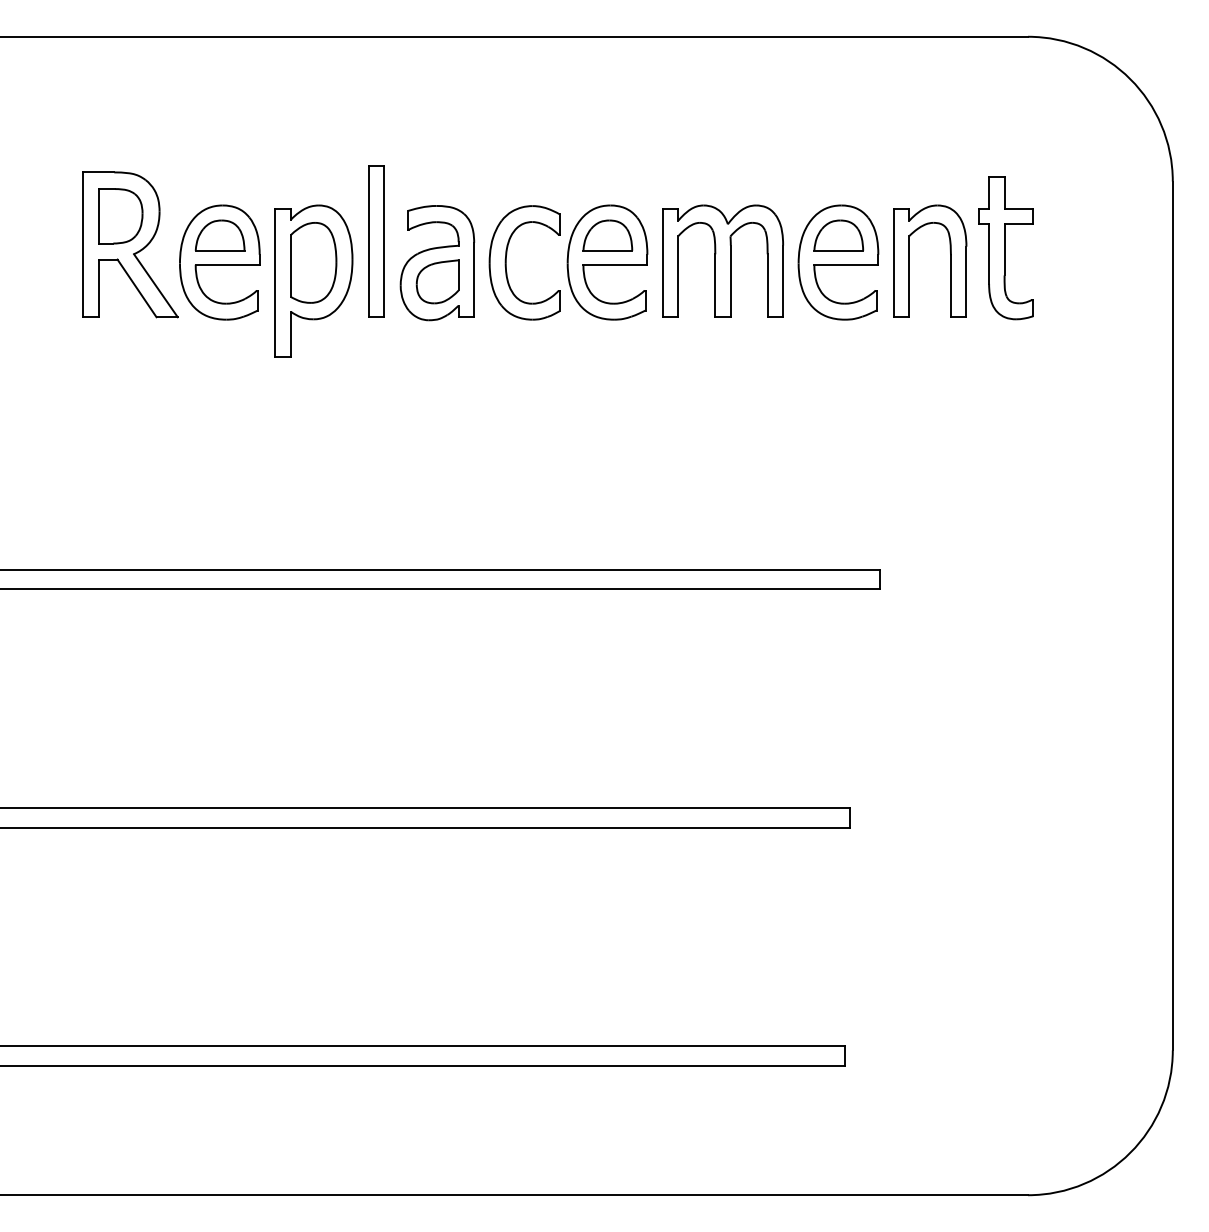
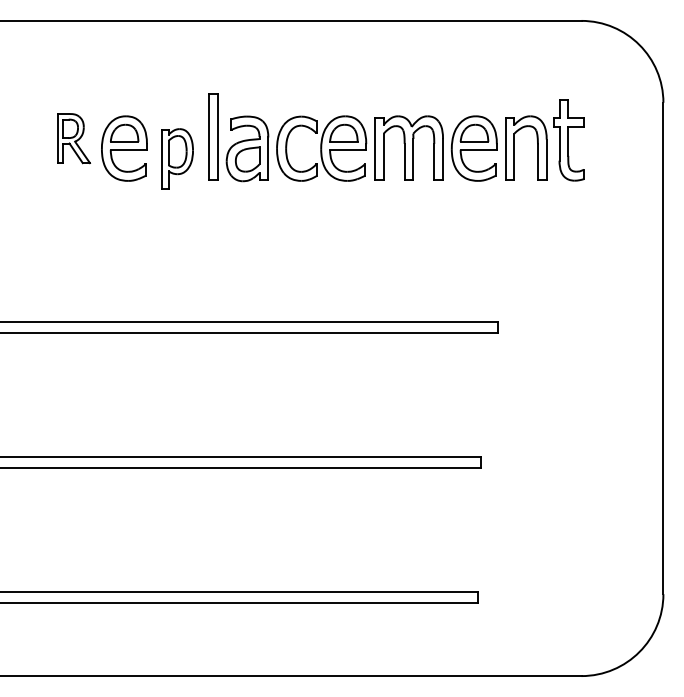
part: (129, 244) -> (73, 138), size x0.6
part: (313, 280) -> (177, 158), size x0.7

